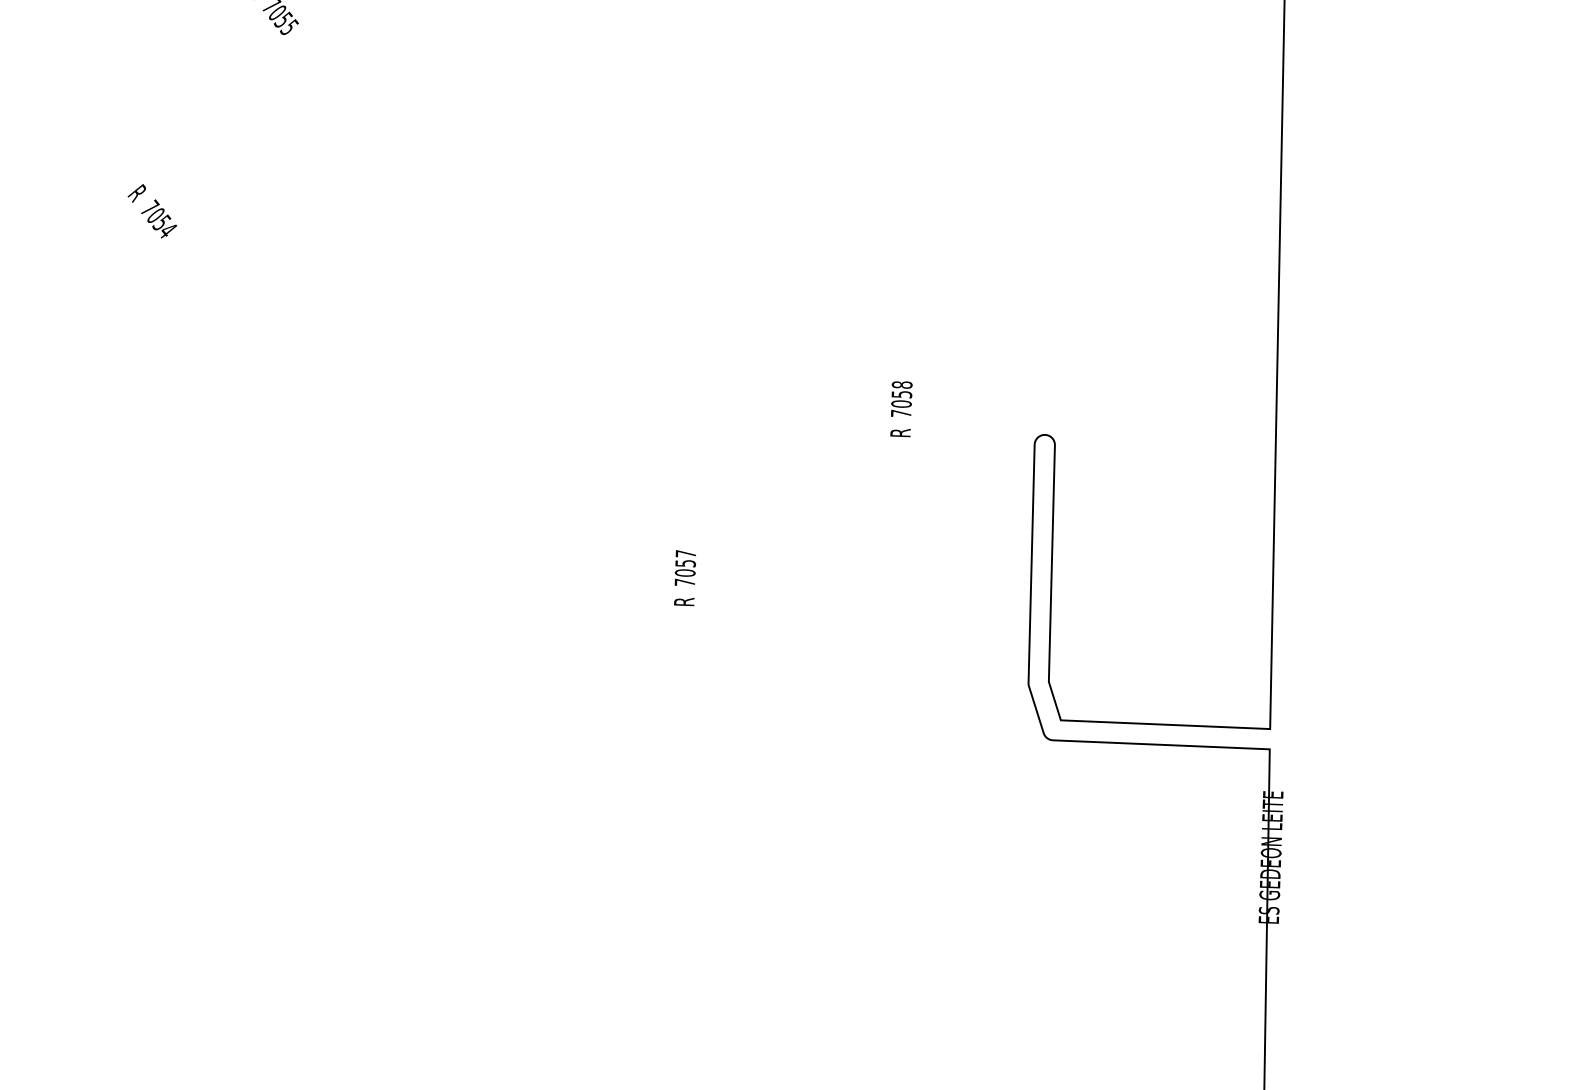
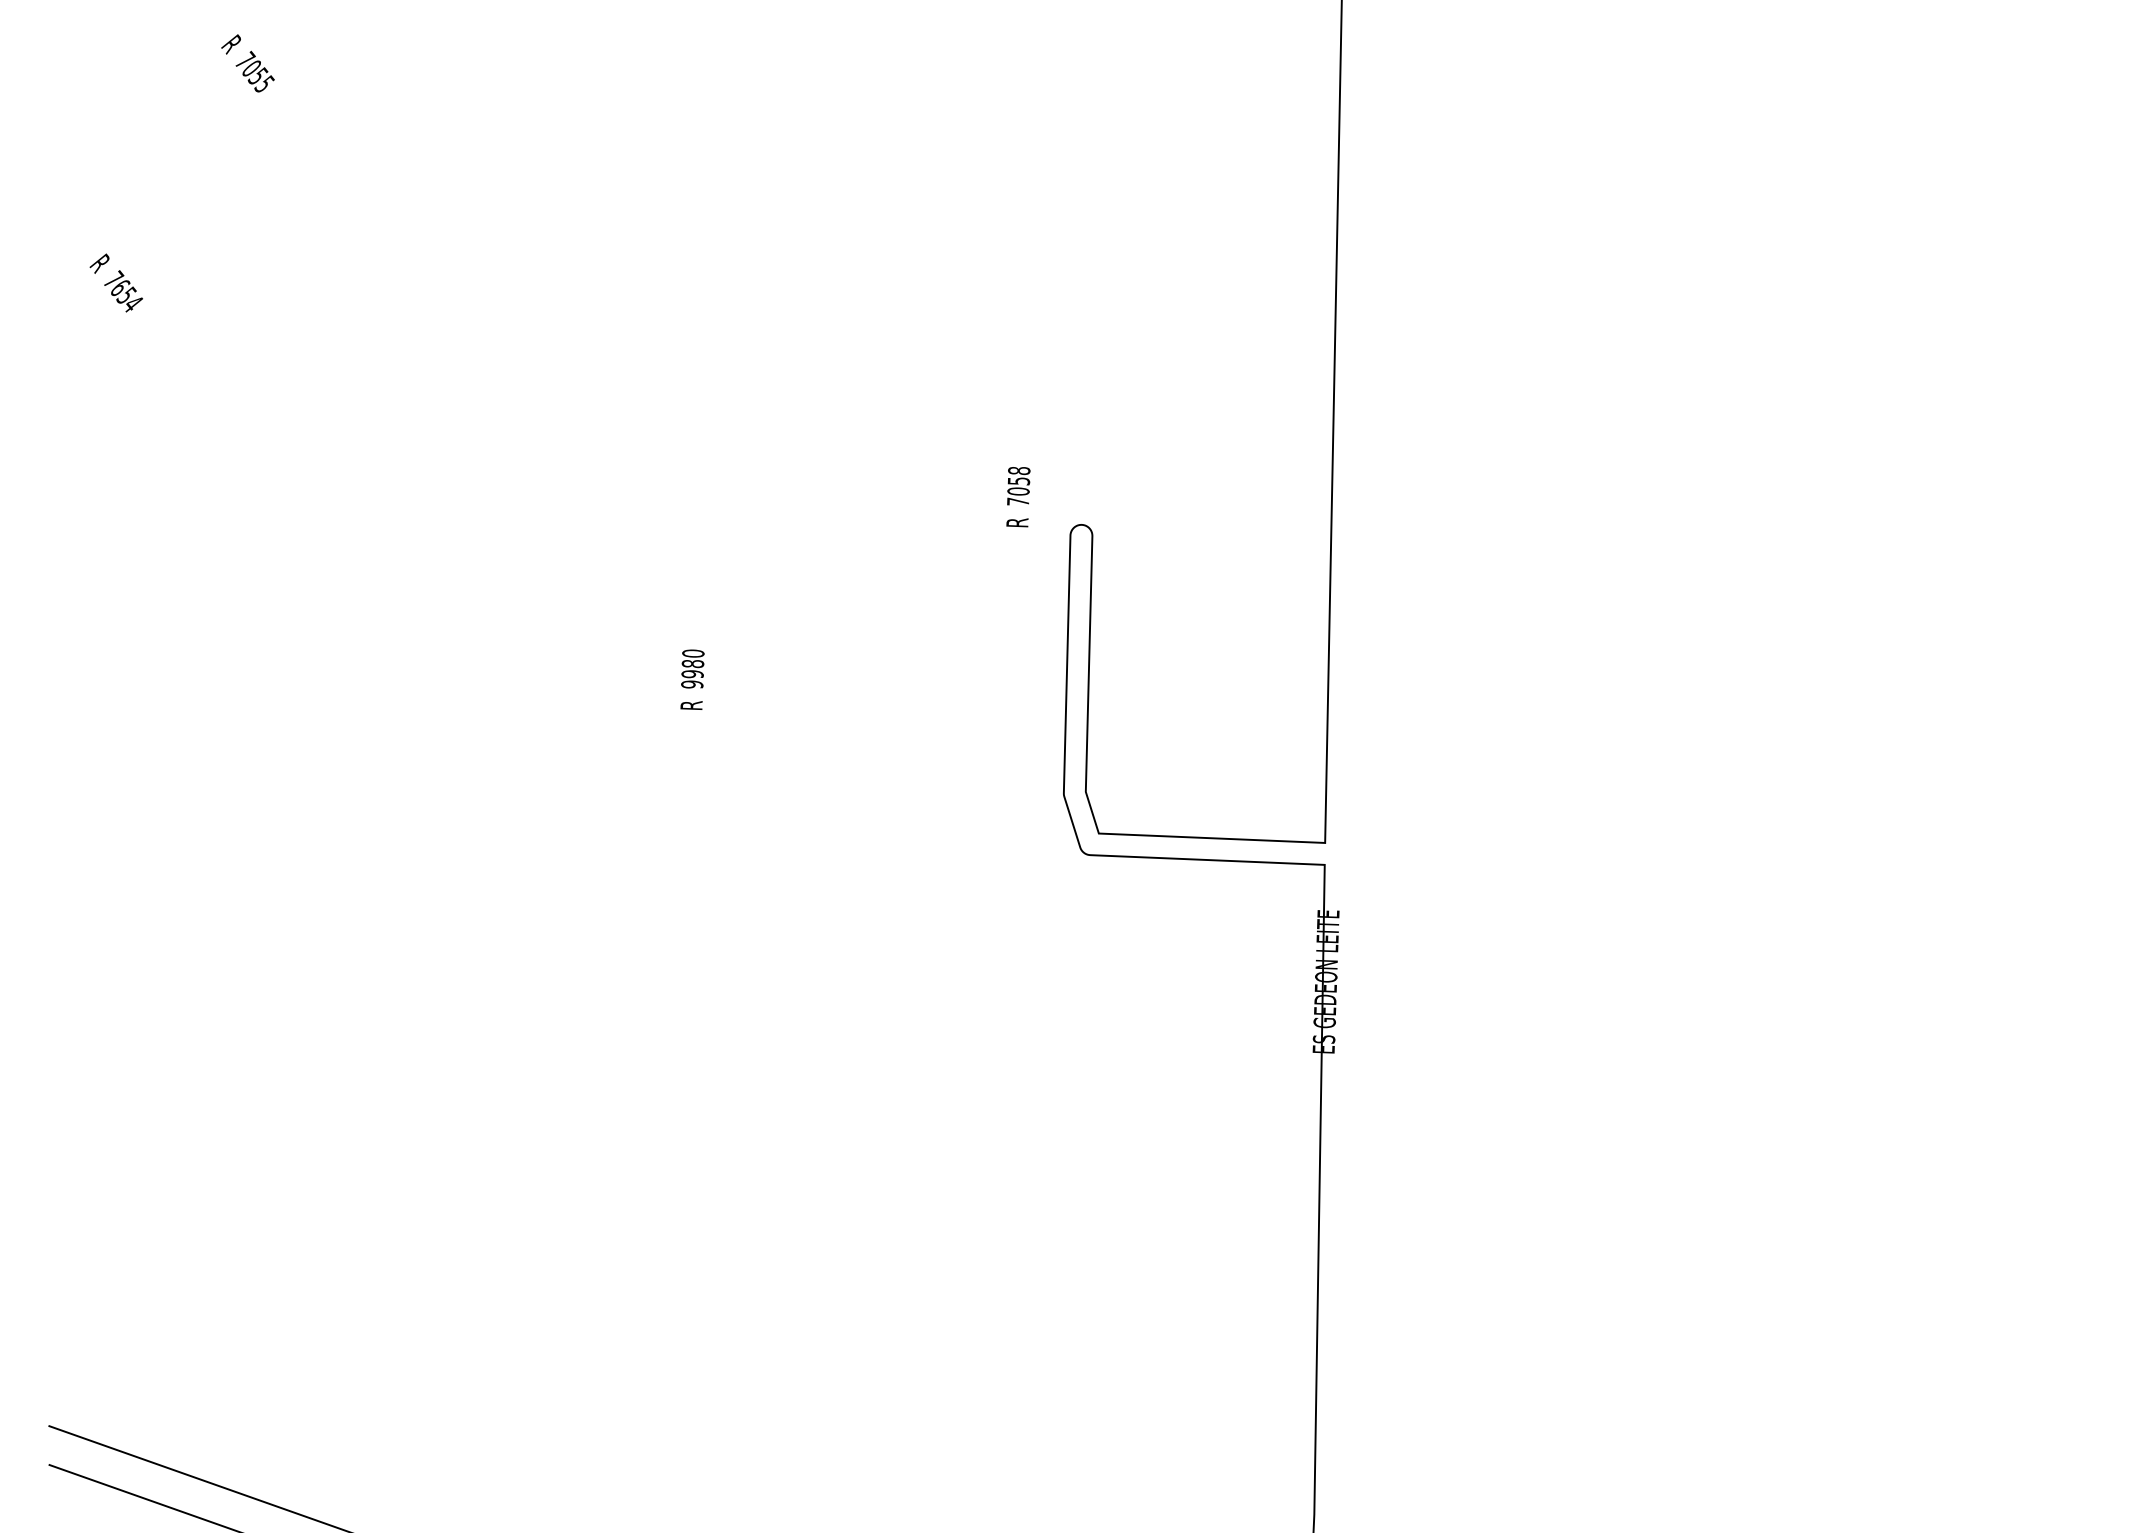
text: (156, 215) -> (120, 287), 7054 -> 7654
text: (901, 409) -> (1018, 497), moved
text: (685, 567) -> (692, 668), 7057 -> 9980

